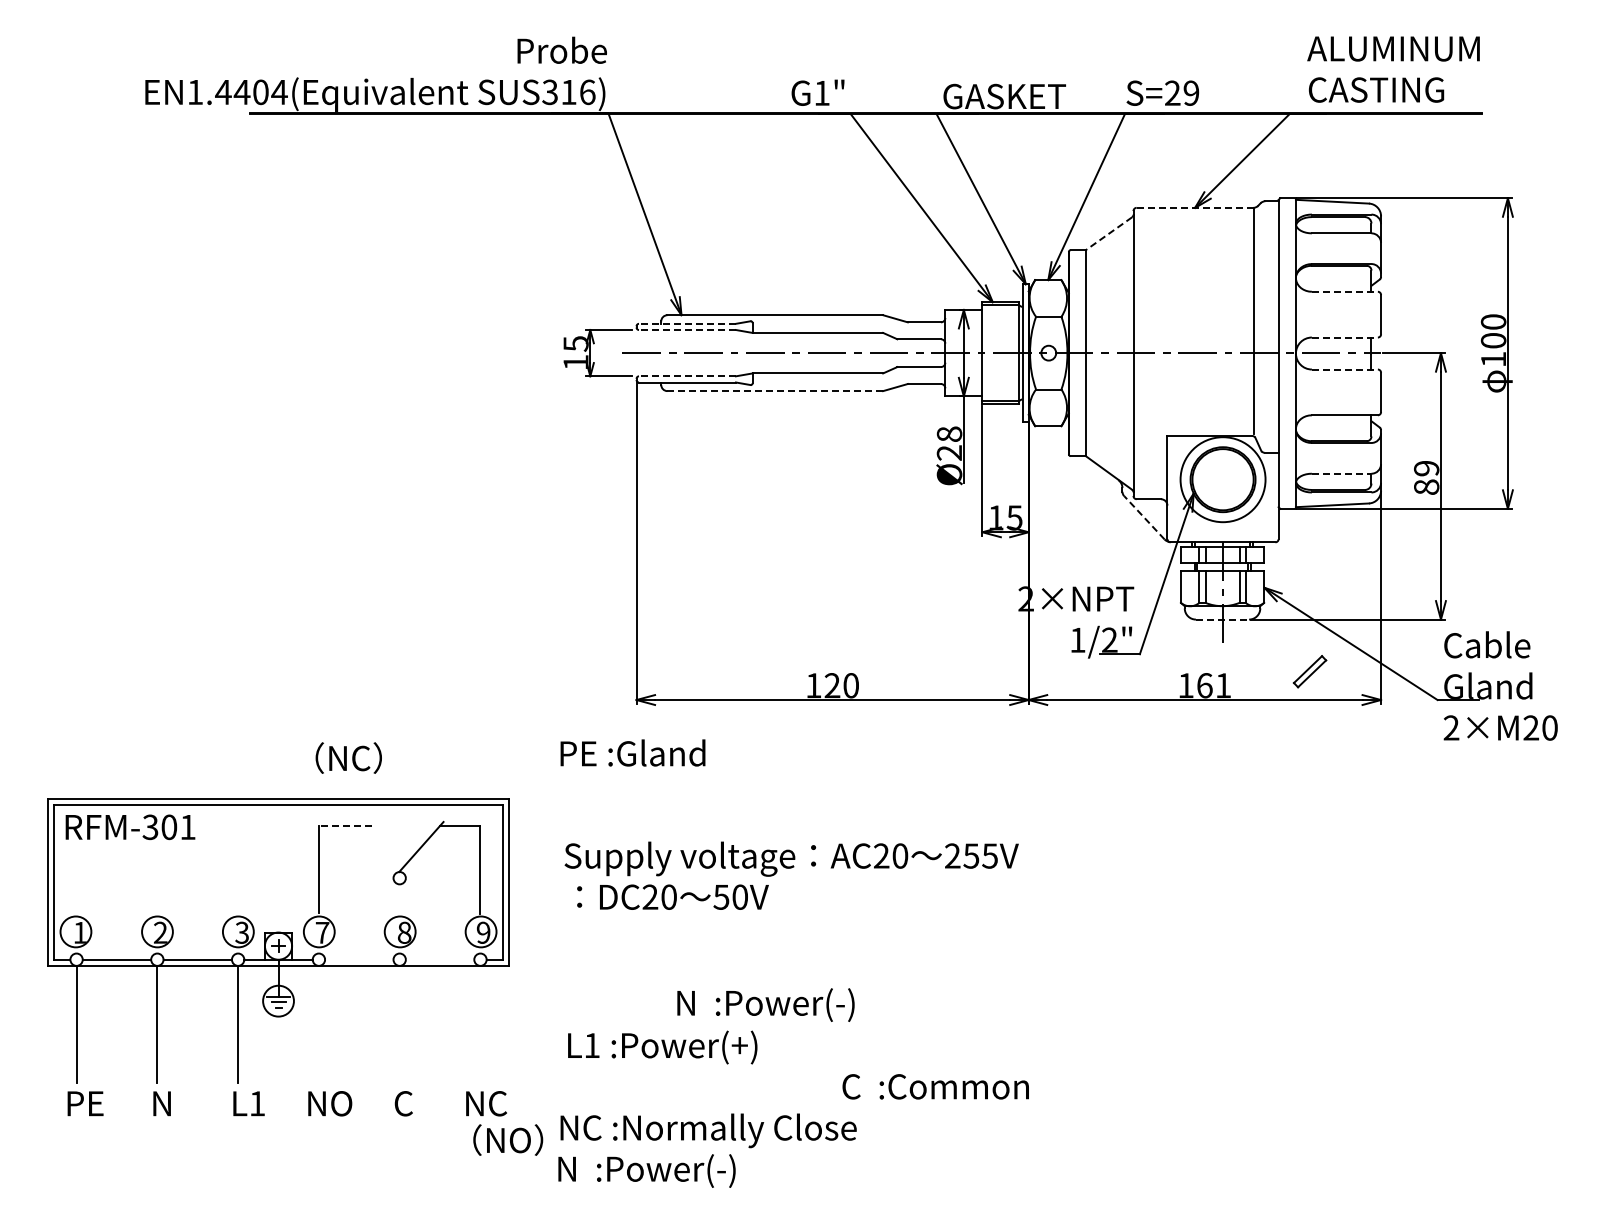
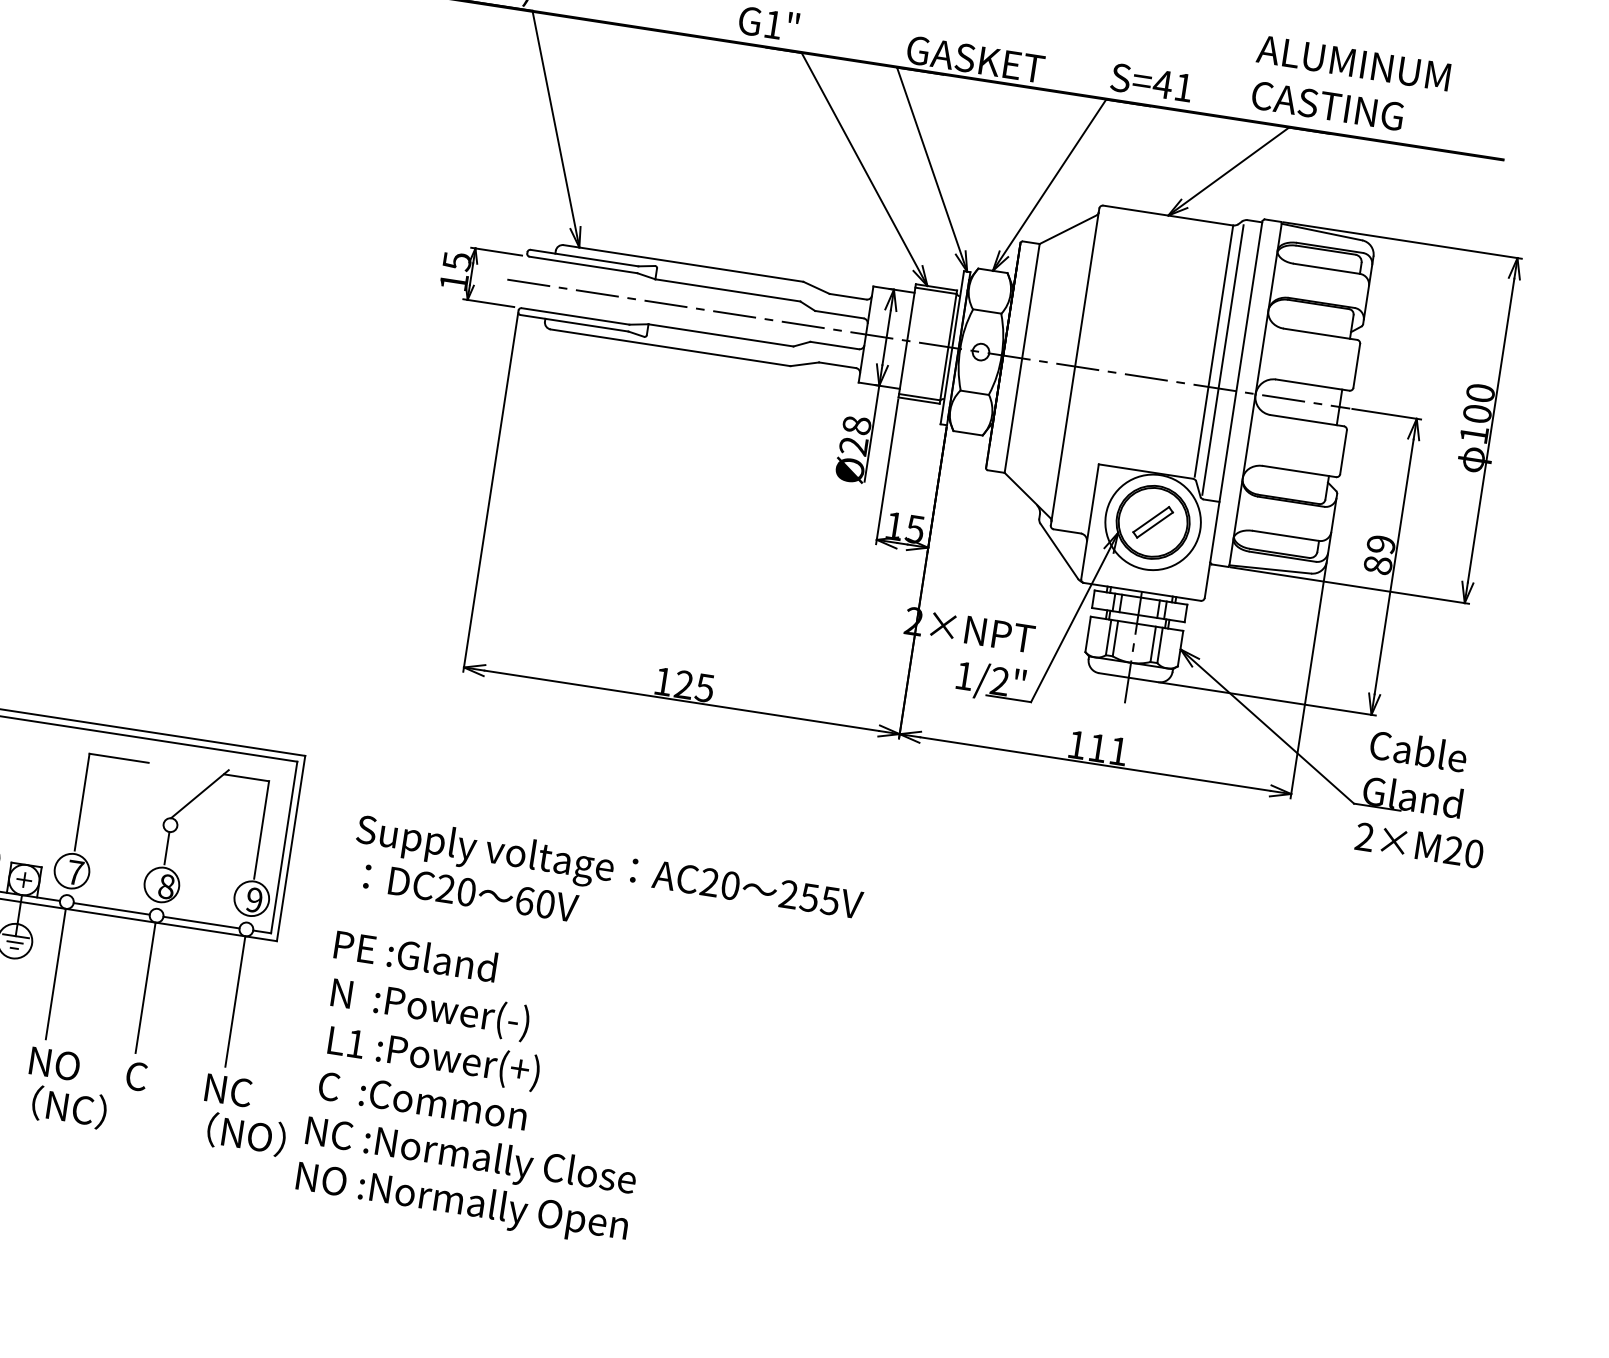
text: (1393, 69) -> (1350, 86), moved
text: (1181, 92) -> (1172, 85), S=29 -> S=41
line: (1195, 207) -> (1168, 215), dashed -> solid
line: (1108, 234) -> (1067, 230), dashed -> solid
line: (1344, 291) -> (1320, 333), dashed -> solid
line: (686, 323) -> (583, 257), dashed -> solid
line: (1262, 327) -> (1222, 359), added
line: (686, 330) -> (582, 265), dashed -> solid
line: (1344, 337) -> (1312, 385), dashed -> solid
line: (1344, 369) -> (1306, 420), dashed -> solid
line: (686, 376) -> (574, 316), dashed -> solid
line: (775, 391) -> (670, 348), dashed -> solid
line: (1341, 473) -> (1285, 535), dashed -> solid
line: (1144, 517) -> (1059, 551), dashed -> solid
line: (1222, 619) -> (1128, 677), dashed -> solid
part: (1309, 671) -> (1152, 522), moved
text: (850, 685) -> (704, 687), 120 -> 125
text: (1204, 685) -> (1097, 747), 161 -> 111
text: (632, 752) -> (415, 955), moved
text: (348, 757) -> (69, 1106), moved
line: (345, 826) -> (119, 758), dashed -> solid
text: (721, 896) -> (524, 900), 50V -> 60V
line: (399, 898) -> (166, 847), added
line: (359, 959) -> (112, 908), added
line: (439, 959) -> (200, 922), added
text: (765, 1004) -> (429, 1008), moved
line: (318, 1024) -> (55, 973), added
line: (399, 1024) -> (145, 987), added
line: (480, 1024) -> (235, 1001), added
text: (935, 1086) -> (422, 1100), moved
text: (718, 1171) -> (474, 1205), N  :Power(-) -> NO :Normally Open

